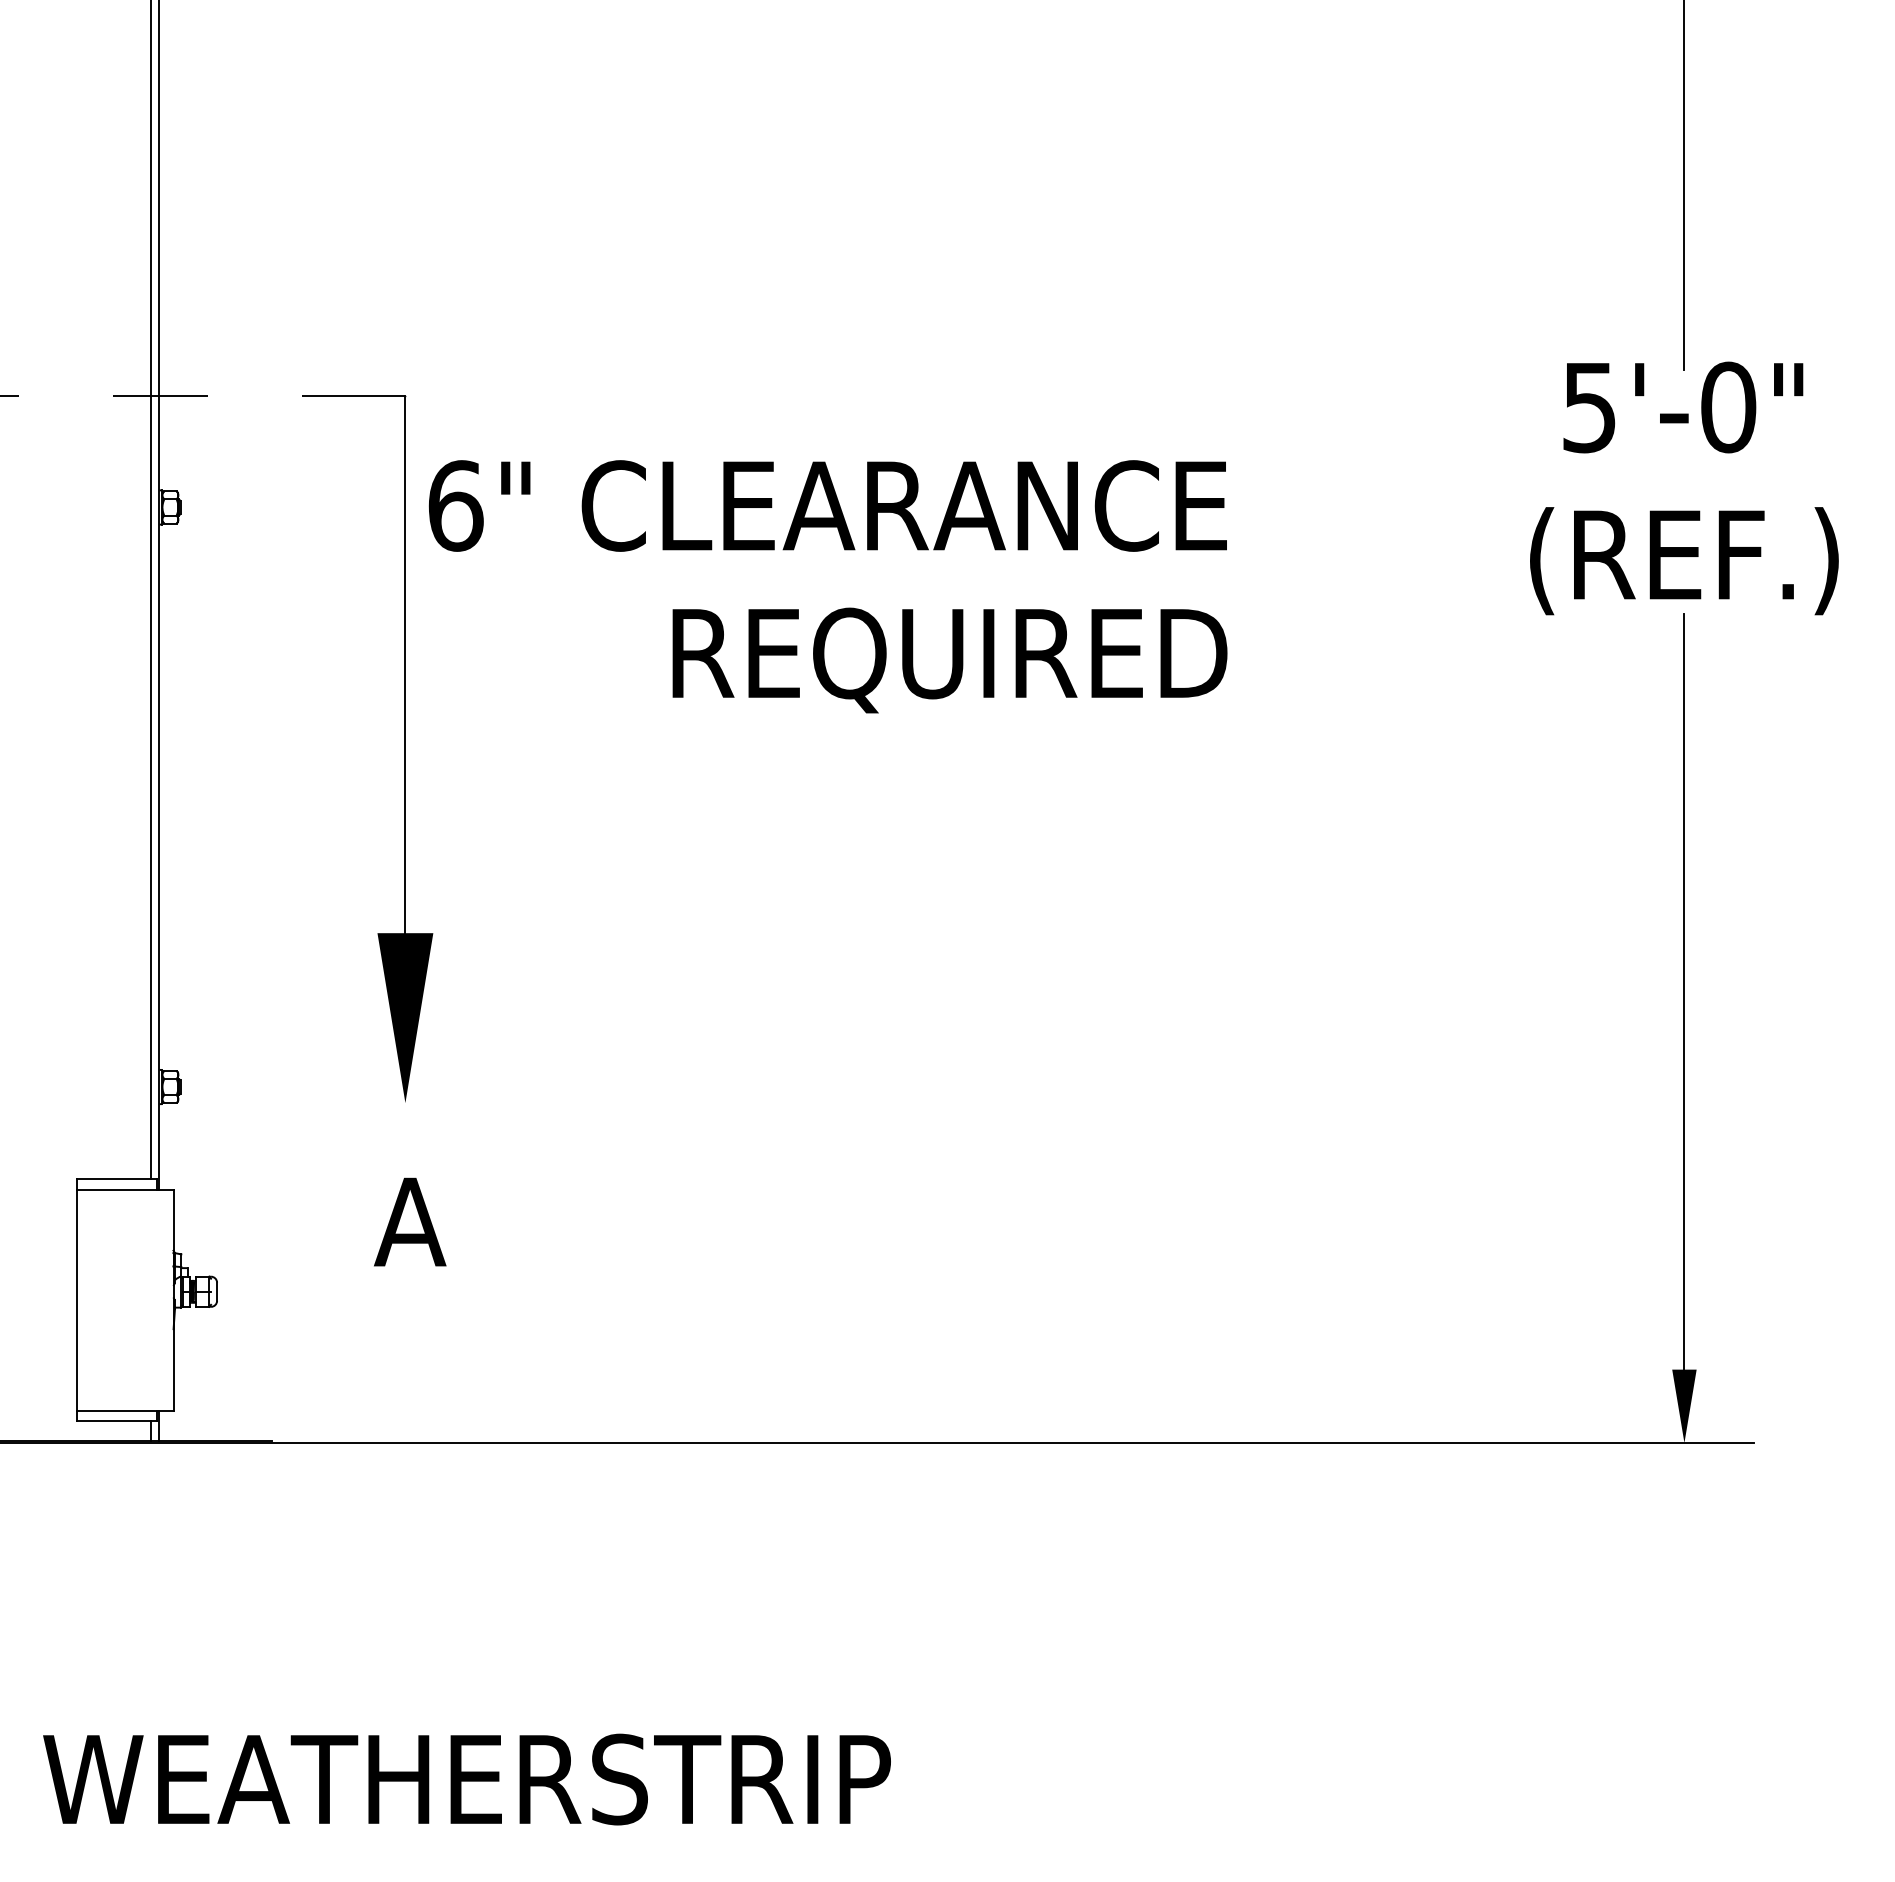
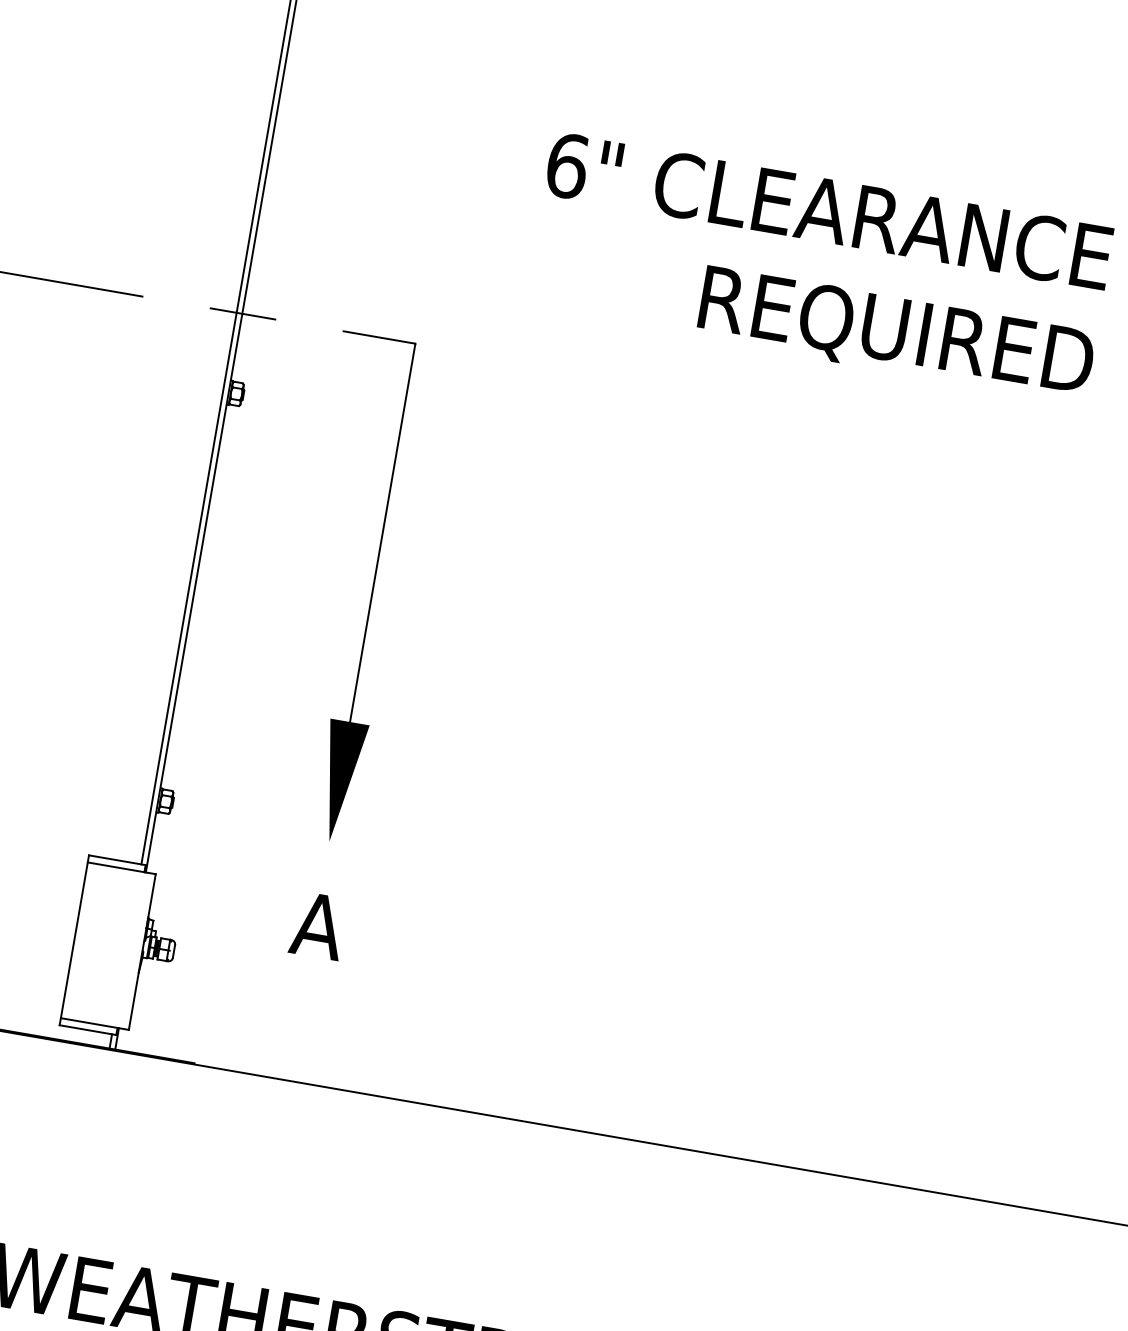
text: (828, 586) -> (819, 267), moved

